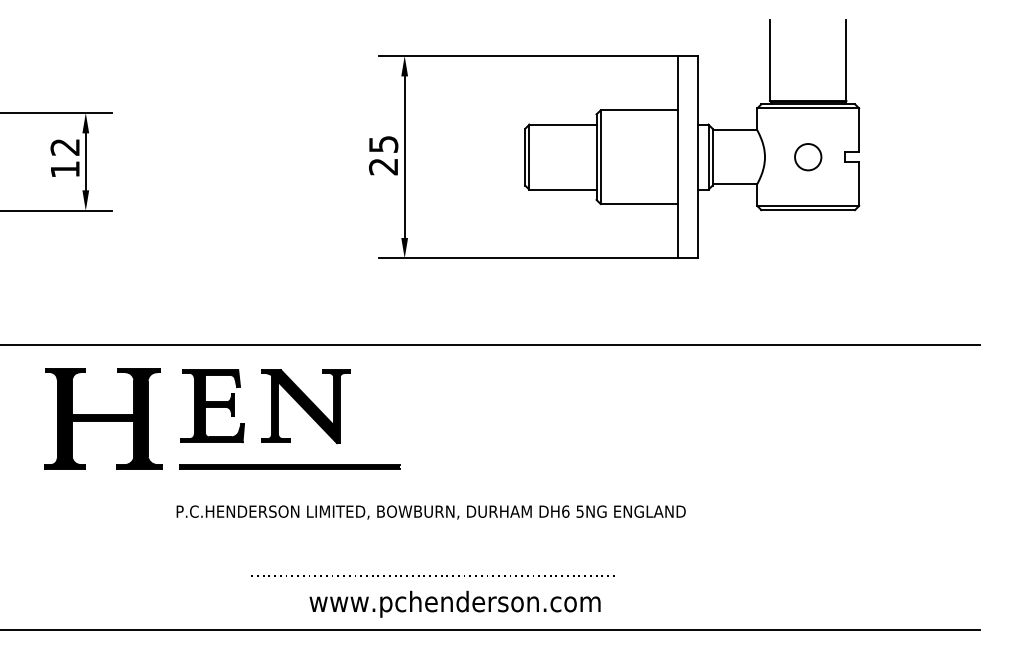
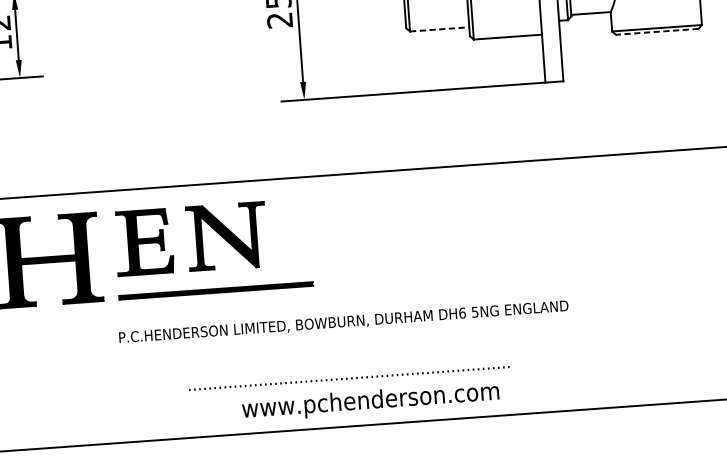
line: (562, 189) -> (439, 29), solid -> dashed
line: (808, 210) -> (657, 32), solid -> dashed

